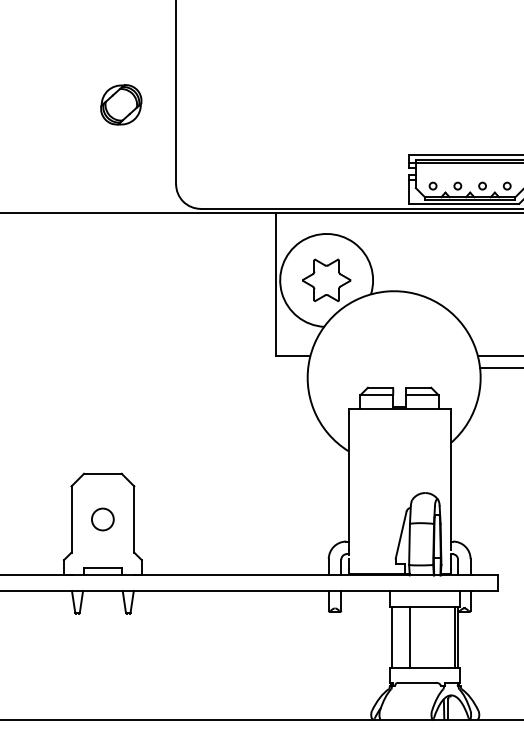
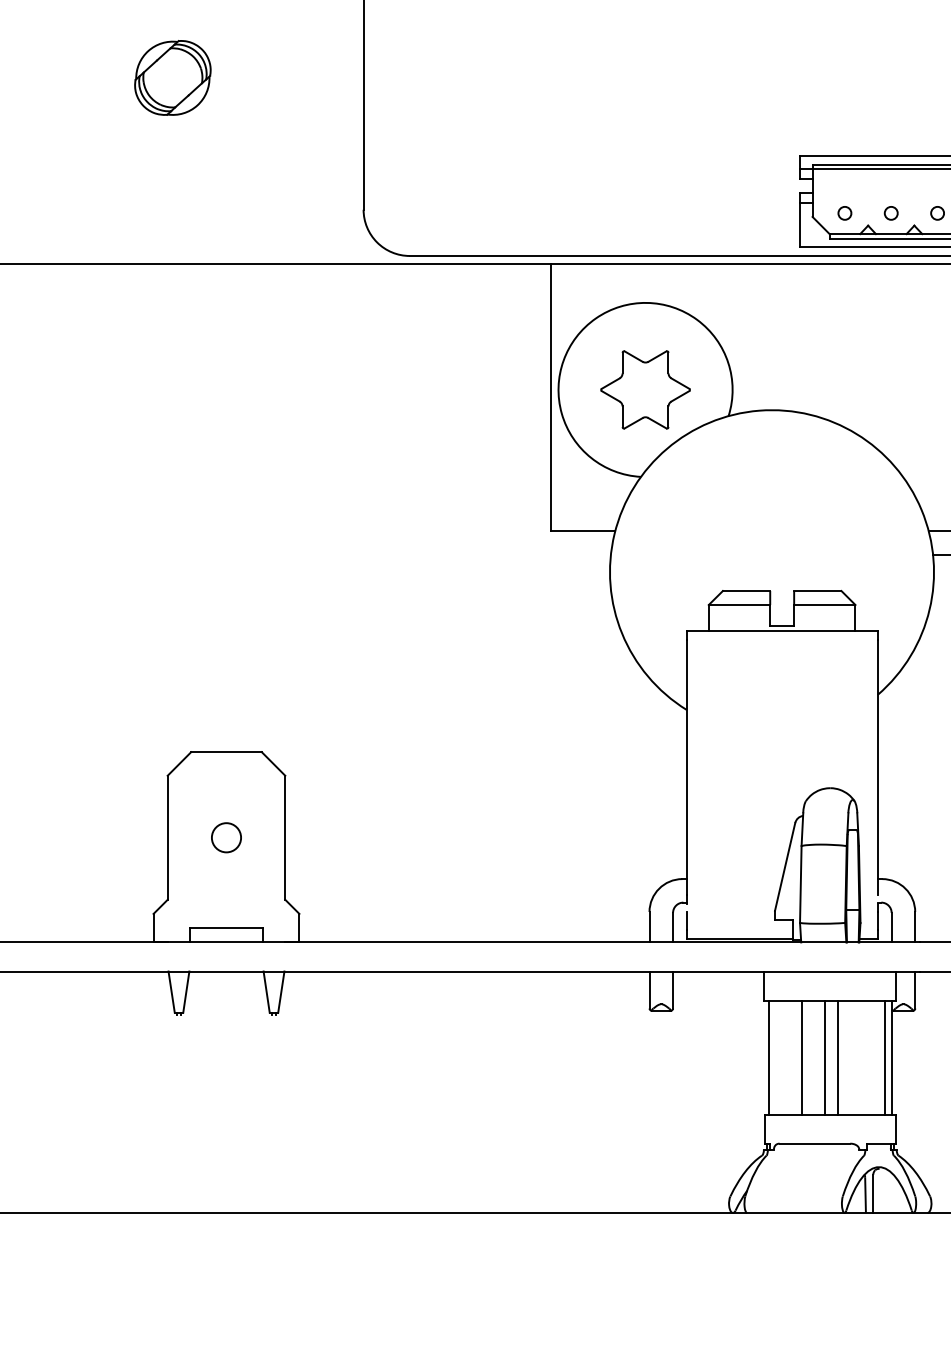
part: (121, 104) -> (173, 77), moved
circle: (102, 519) -> (225, 837), size x0.71
line: (422, 636) -> (825, 1056), added
line: (429, 636) -> (838, 1056), added

